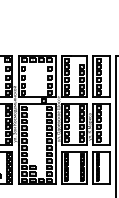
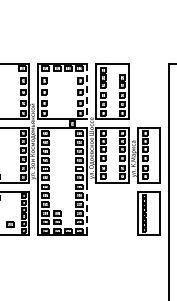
line: (55, 76) -> (87, 91), solid -> dashed
part: (100, 76) -> (148, 91), removed
line: (55, 164) -> (87, 209), solid -> dashed
part: (74, 167) -> (112, 213), removed

